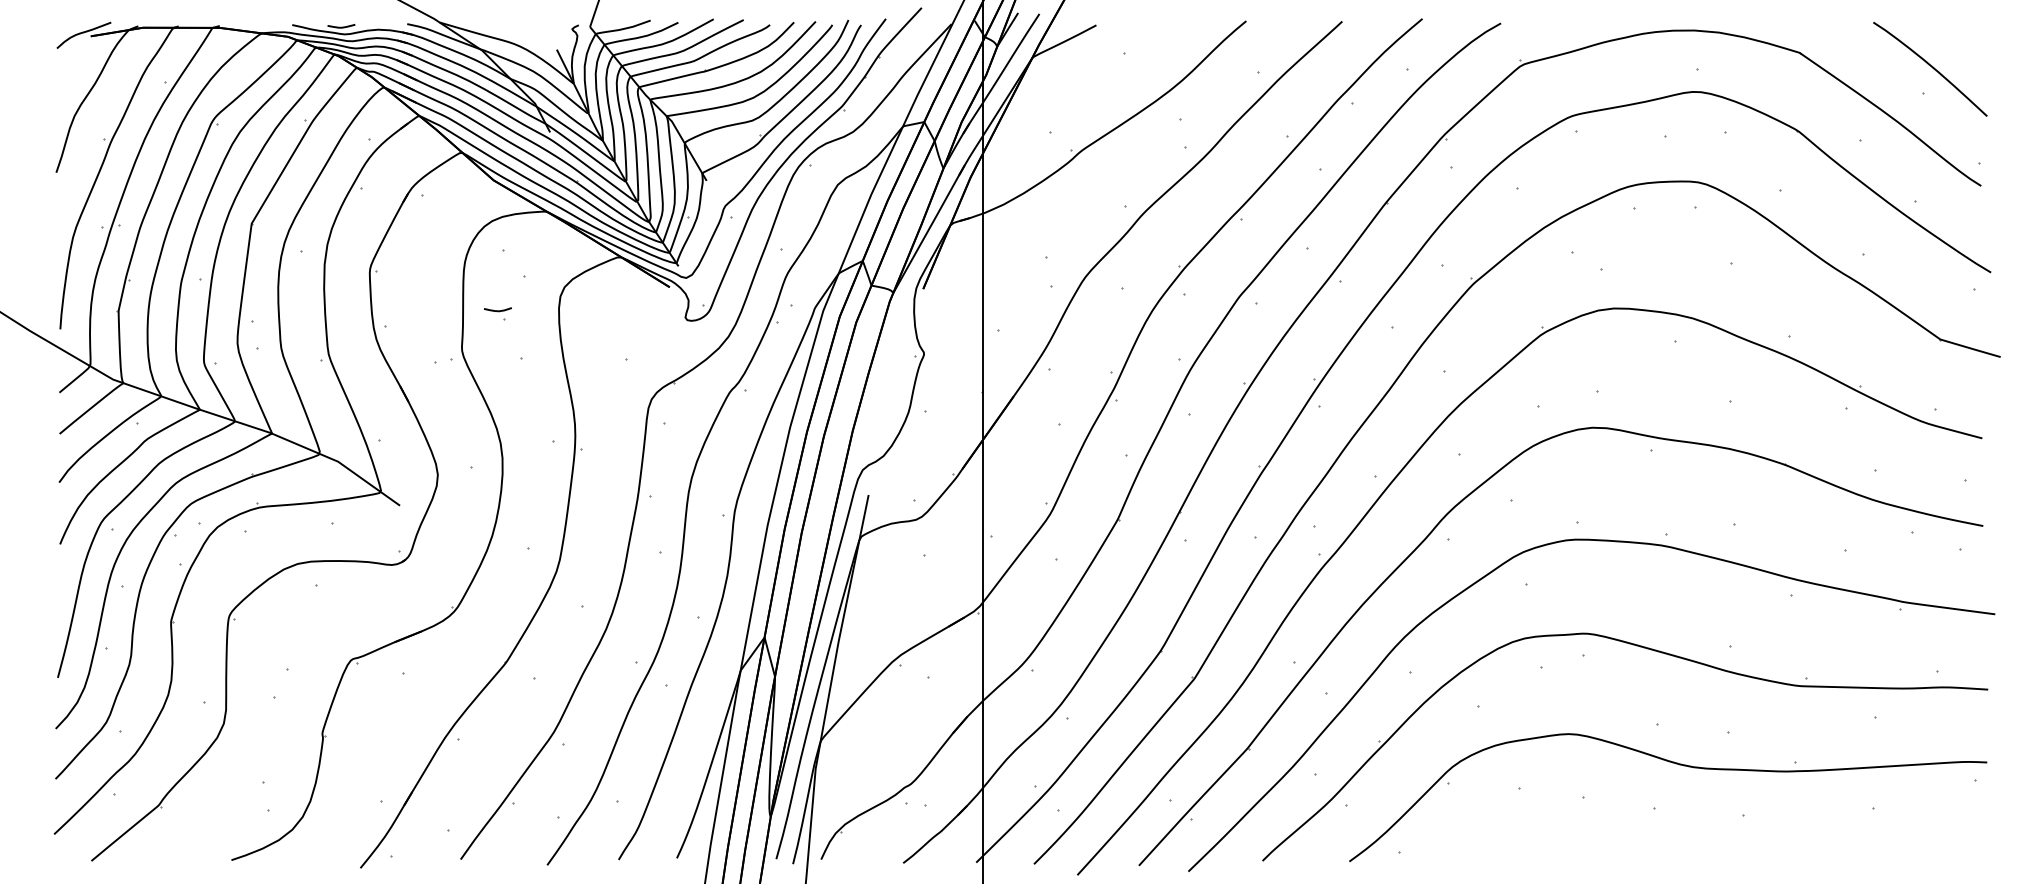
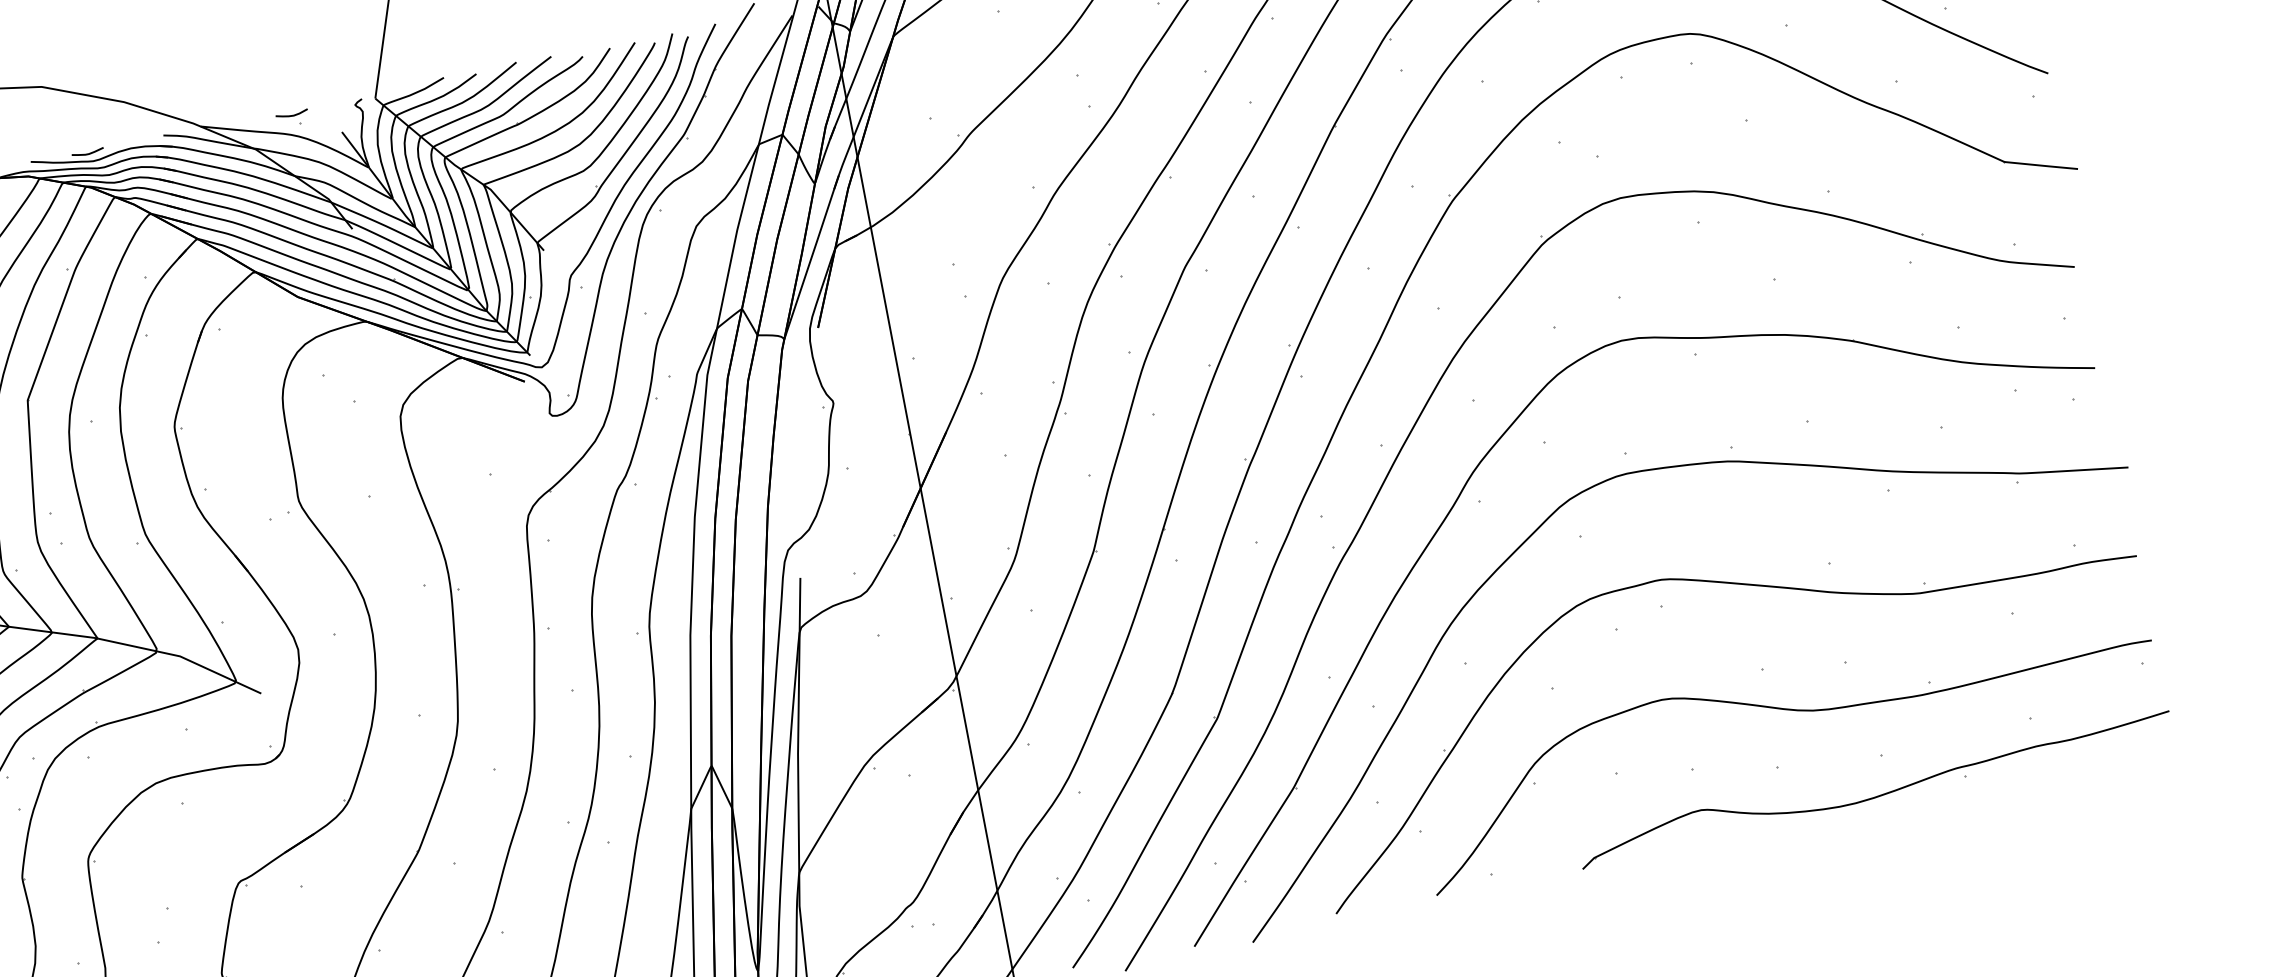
part: (497, 313) -> (292, 118), moved
part: (1732, 843) -> (1875, 790), added

